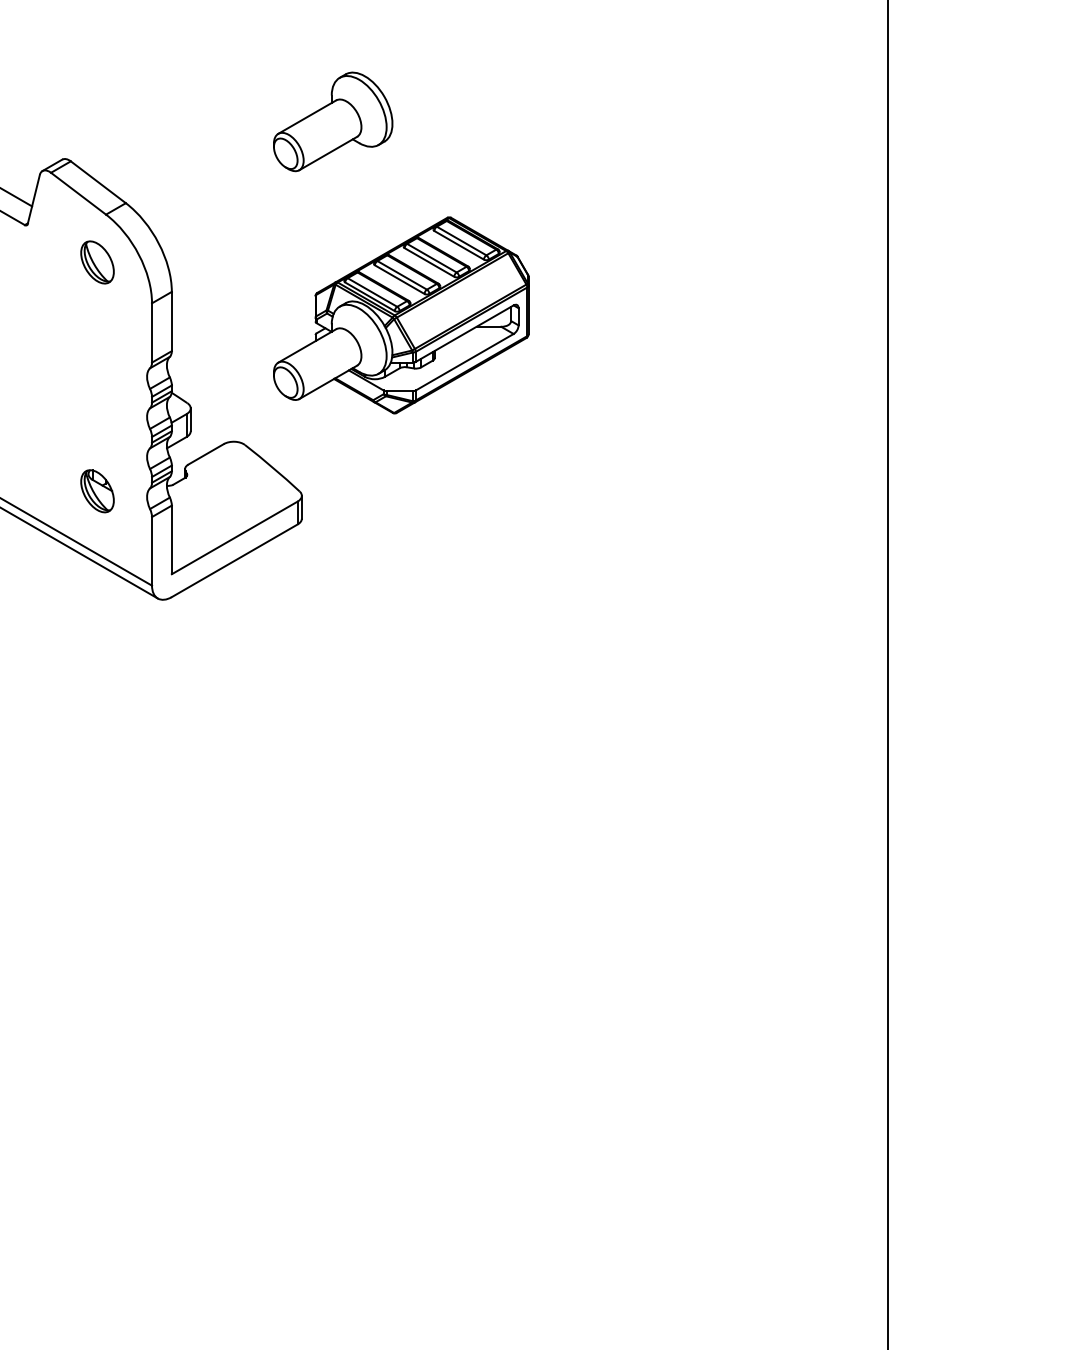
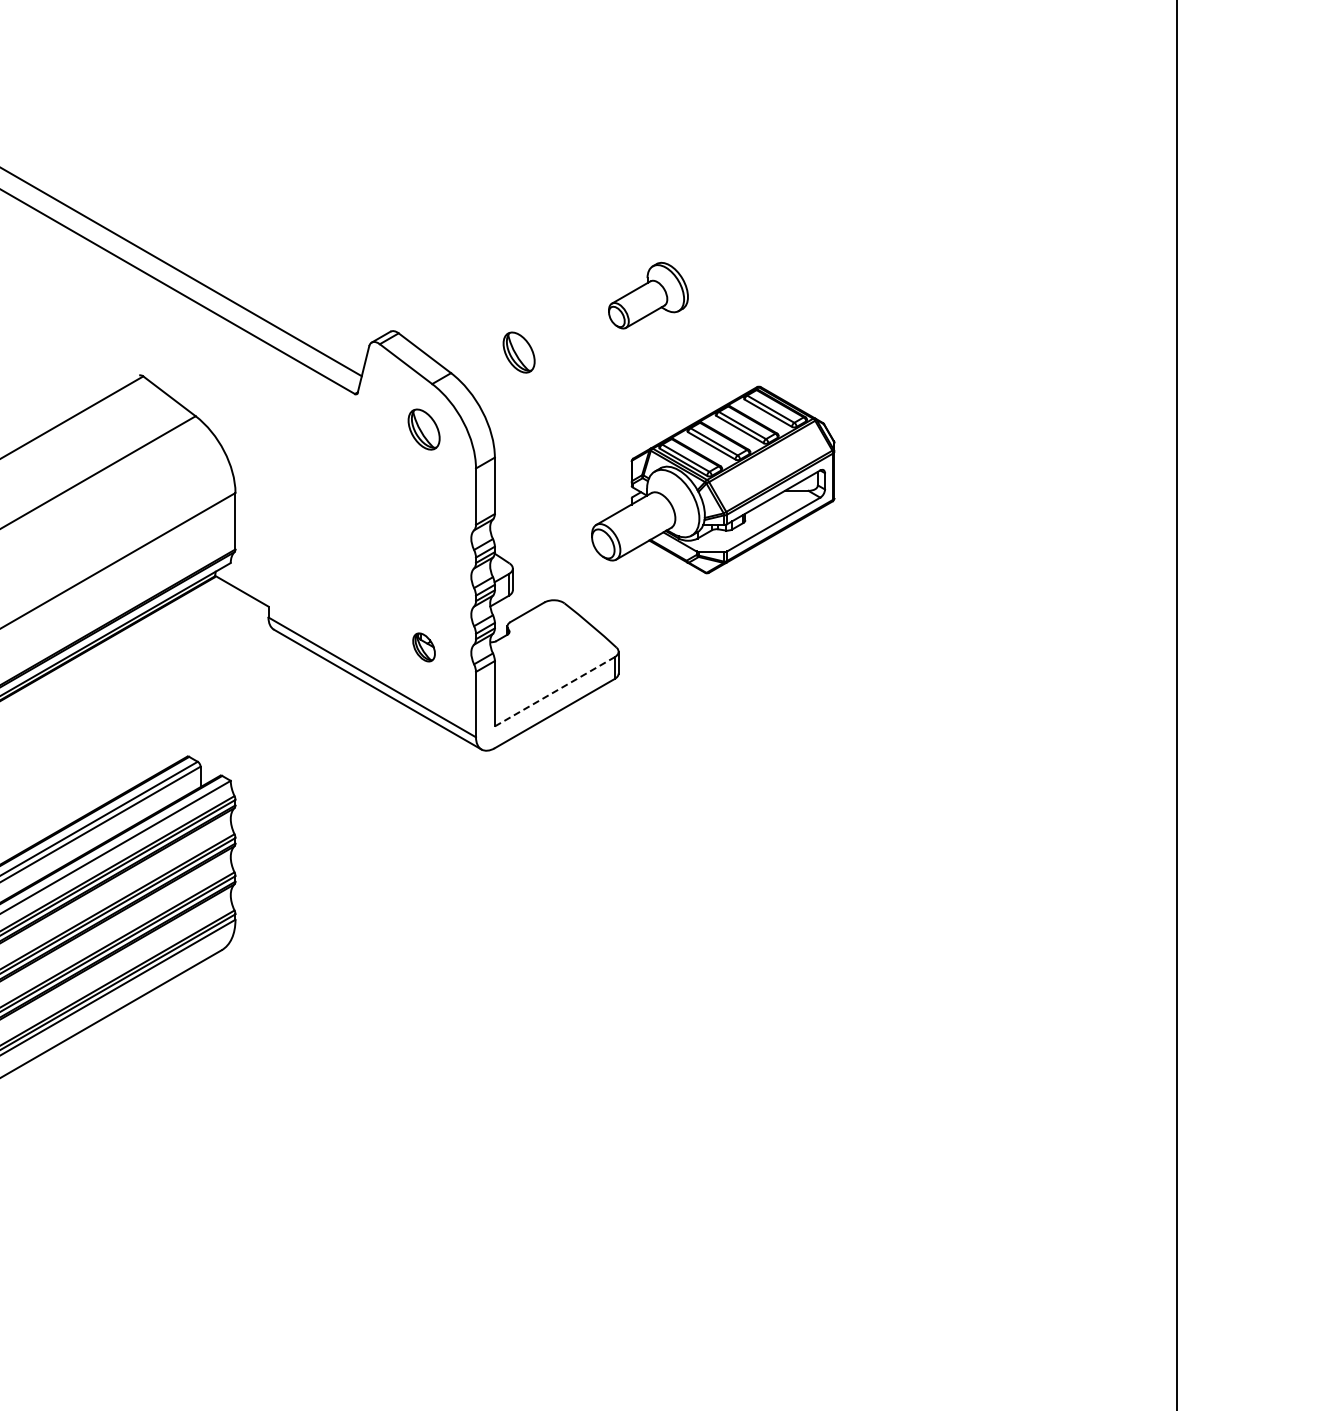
part: (333, 121) -> (648, 295), size x0.7
part: (196, 181) -> (518, 352), added
part: (96, 491) -> (423, 647), size x0.7
line: (235, 537) -> (555, 691), solid -> dashed

